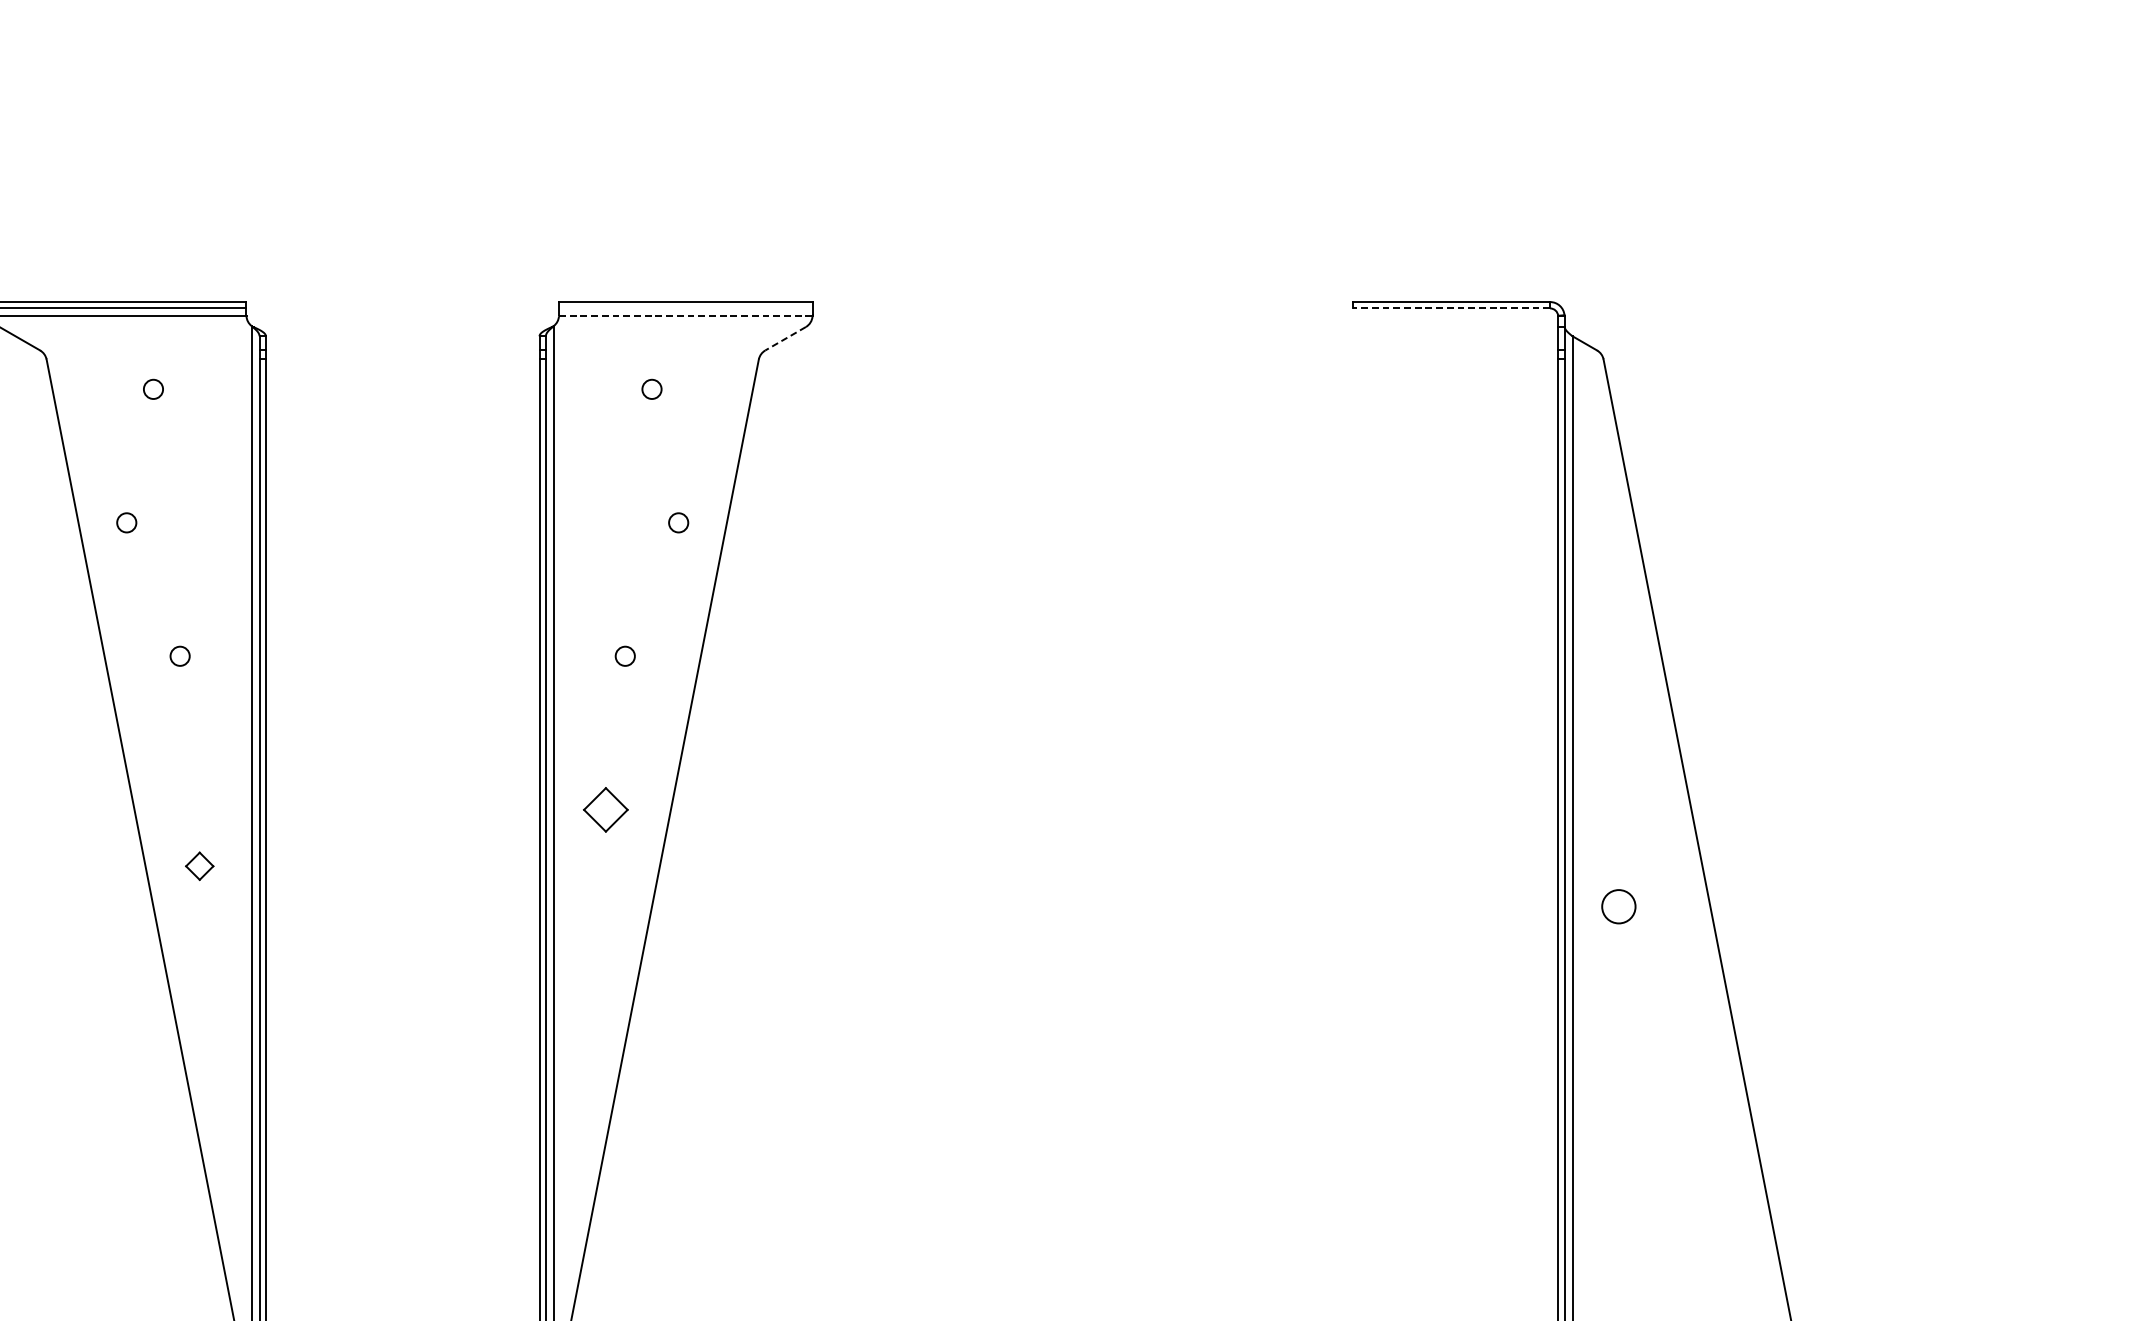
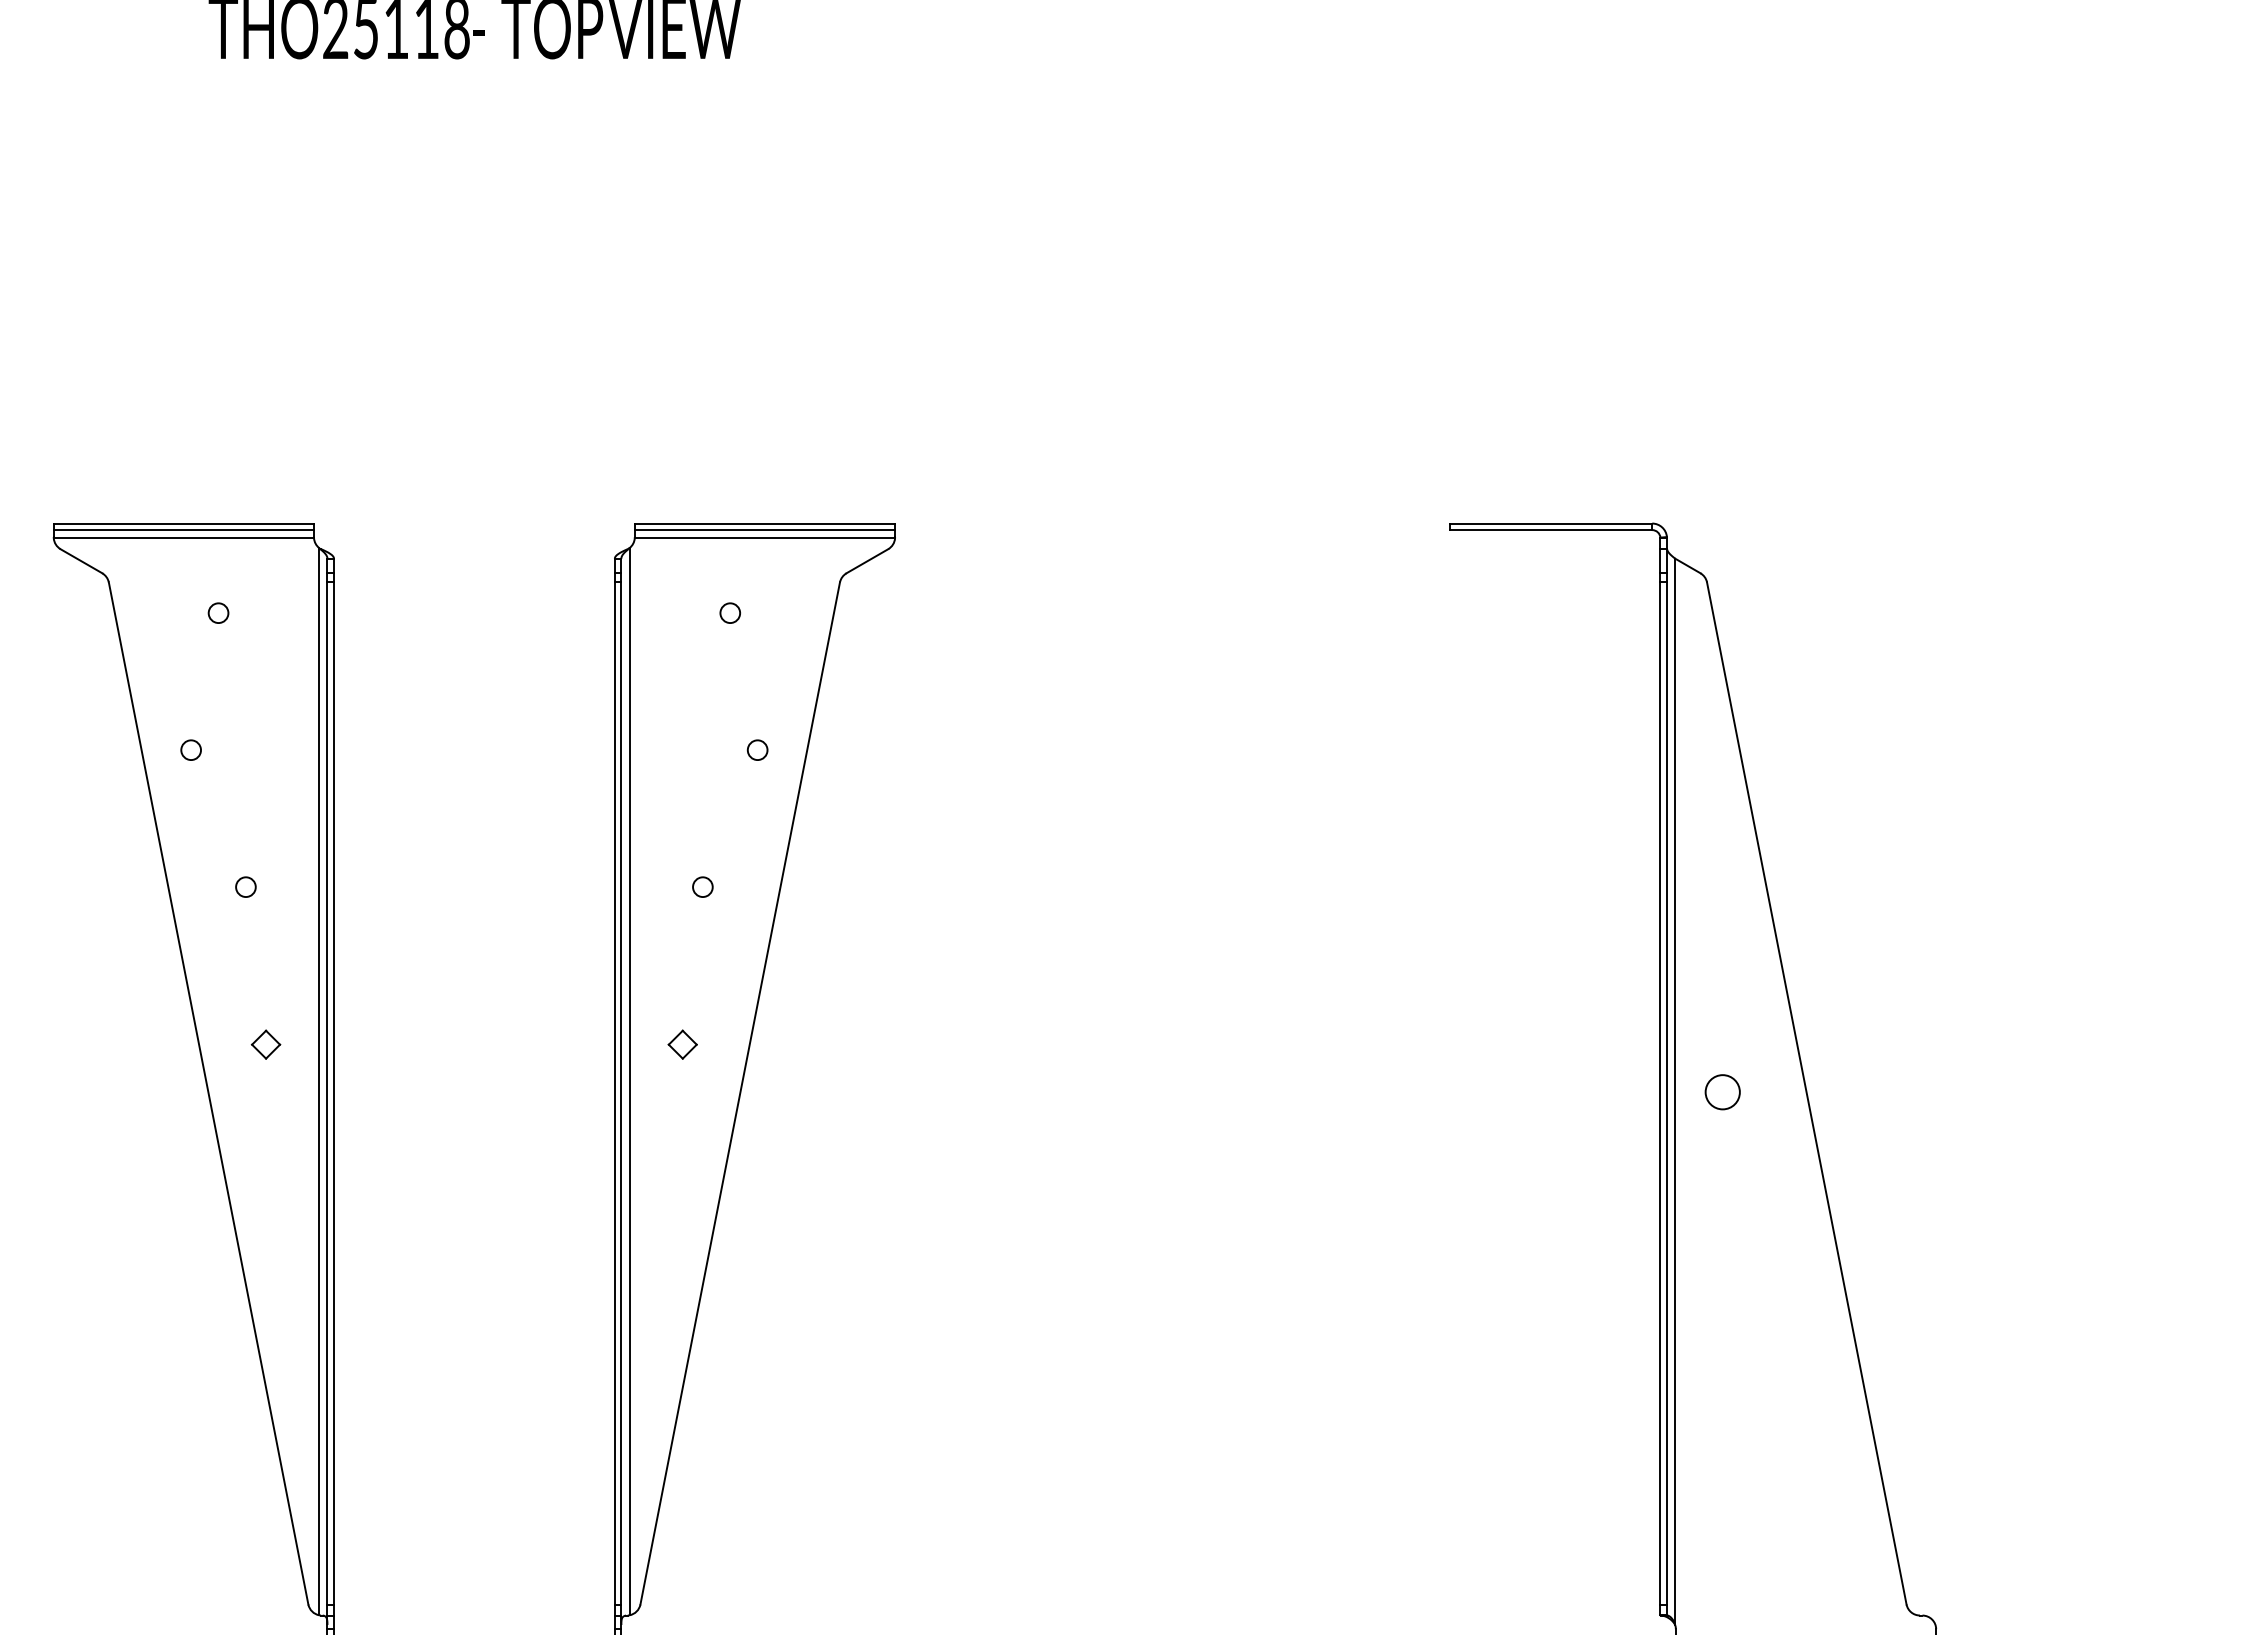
line: (685, 308) -> (764, 530), added
line: (1451, 308) -> (1550, 530), dashed -> solid
line: (686, 316) -> (765, 538), dashed -> solid
line: (784, 339) -> (866, 561), dashed -> solid
part: (605, 809) -> (682, 1044), size x0.62
part: (199, 866) -> (265, 1044), moved
circle: (1618, 906) -> (1722, 1092), moved

